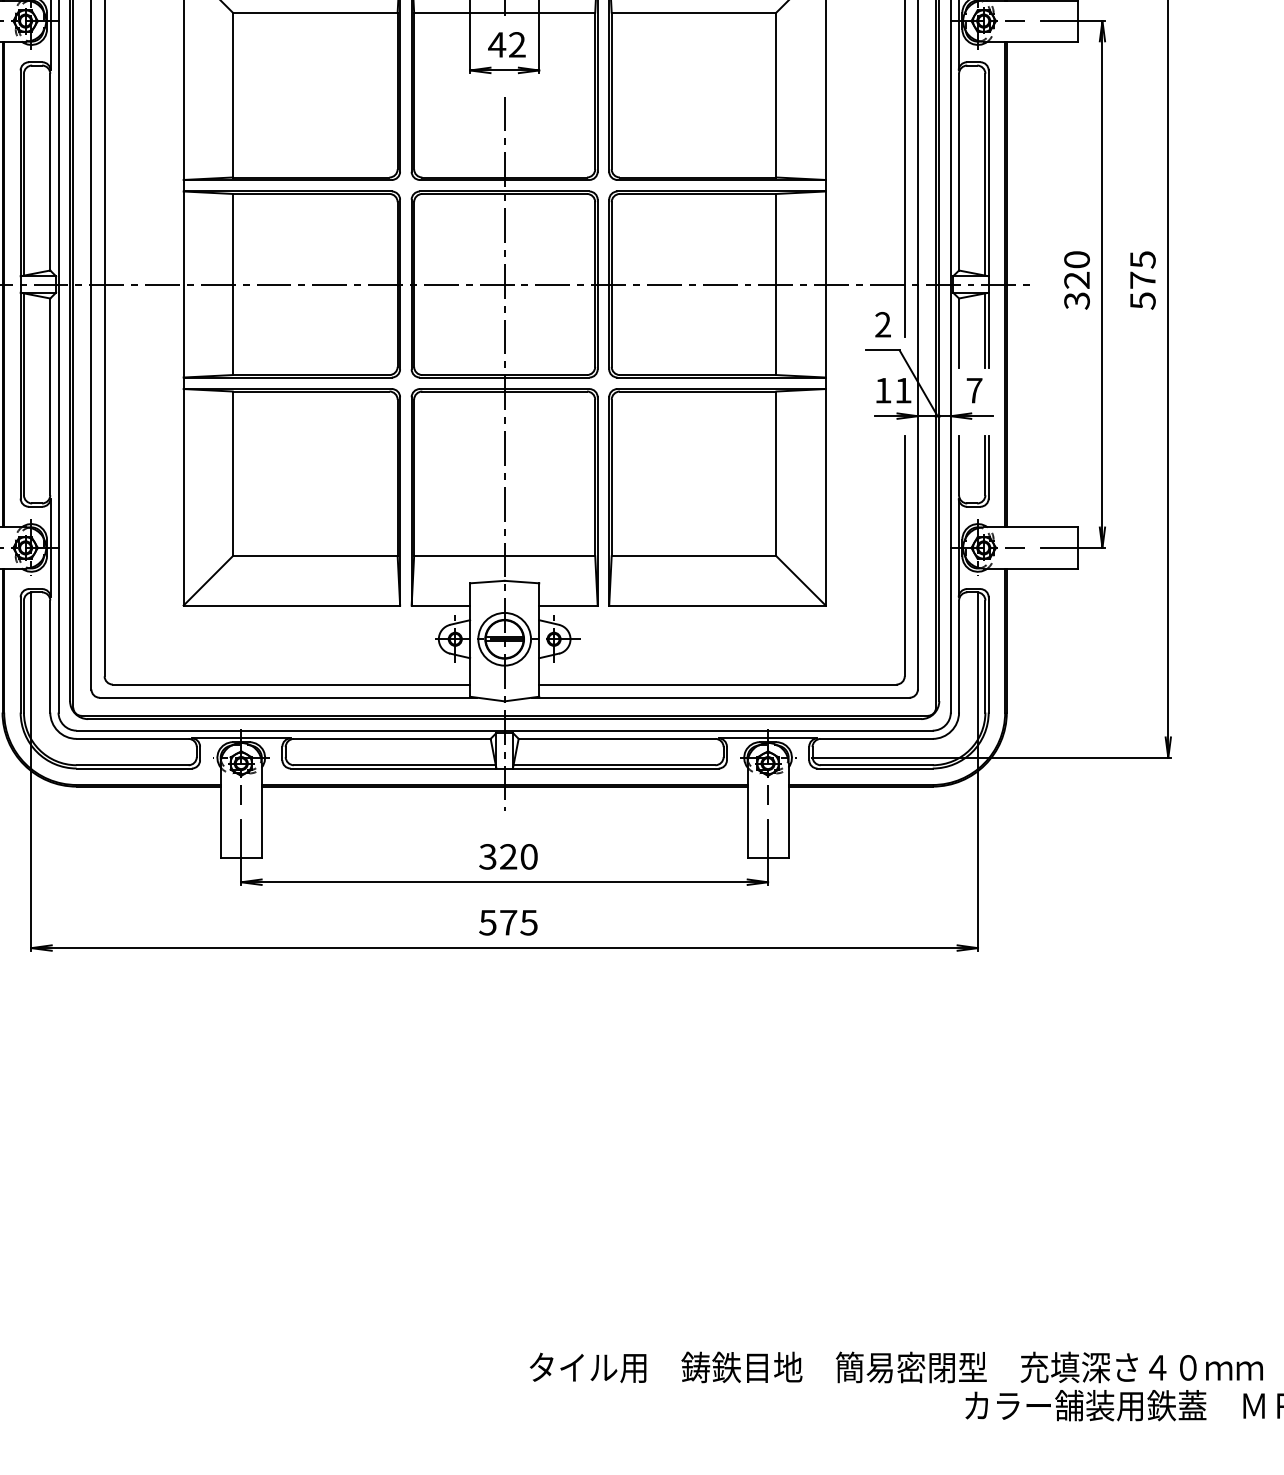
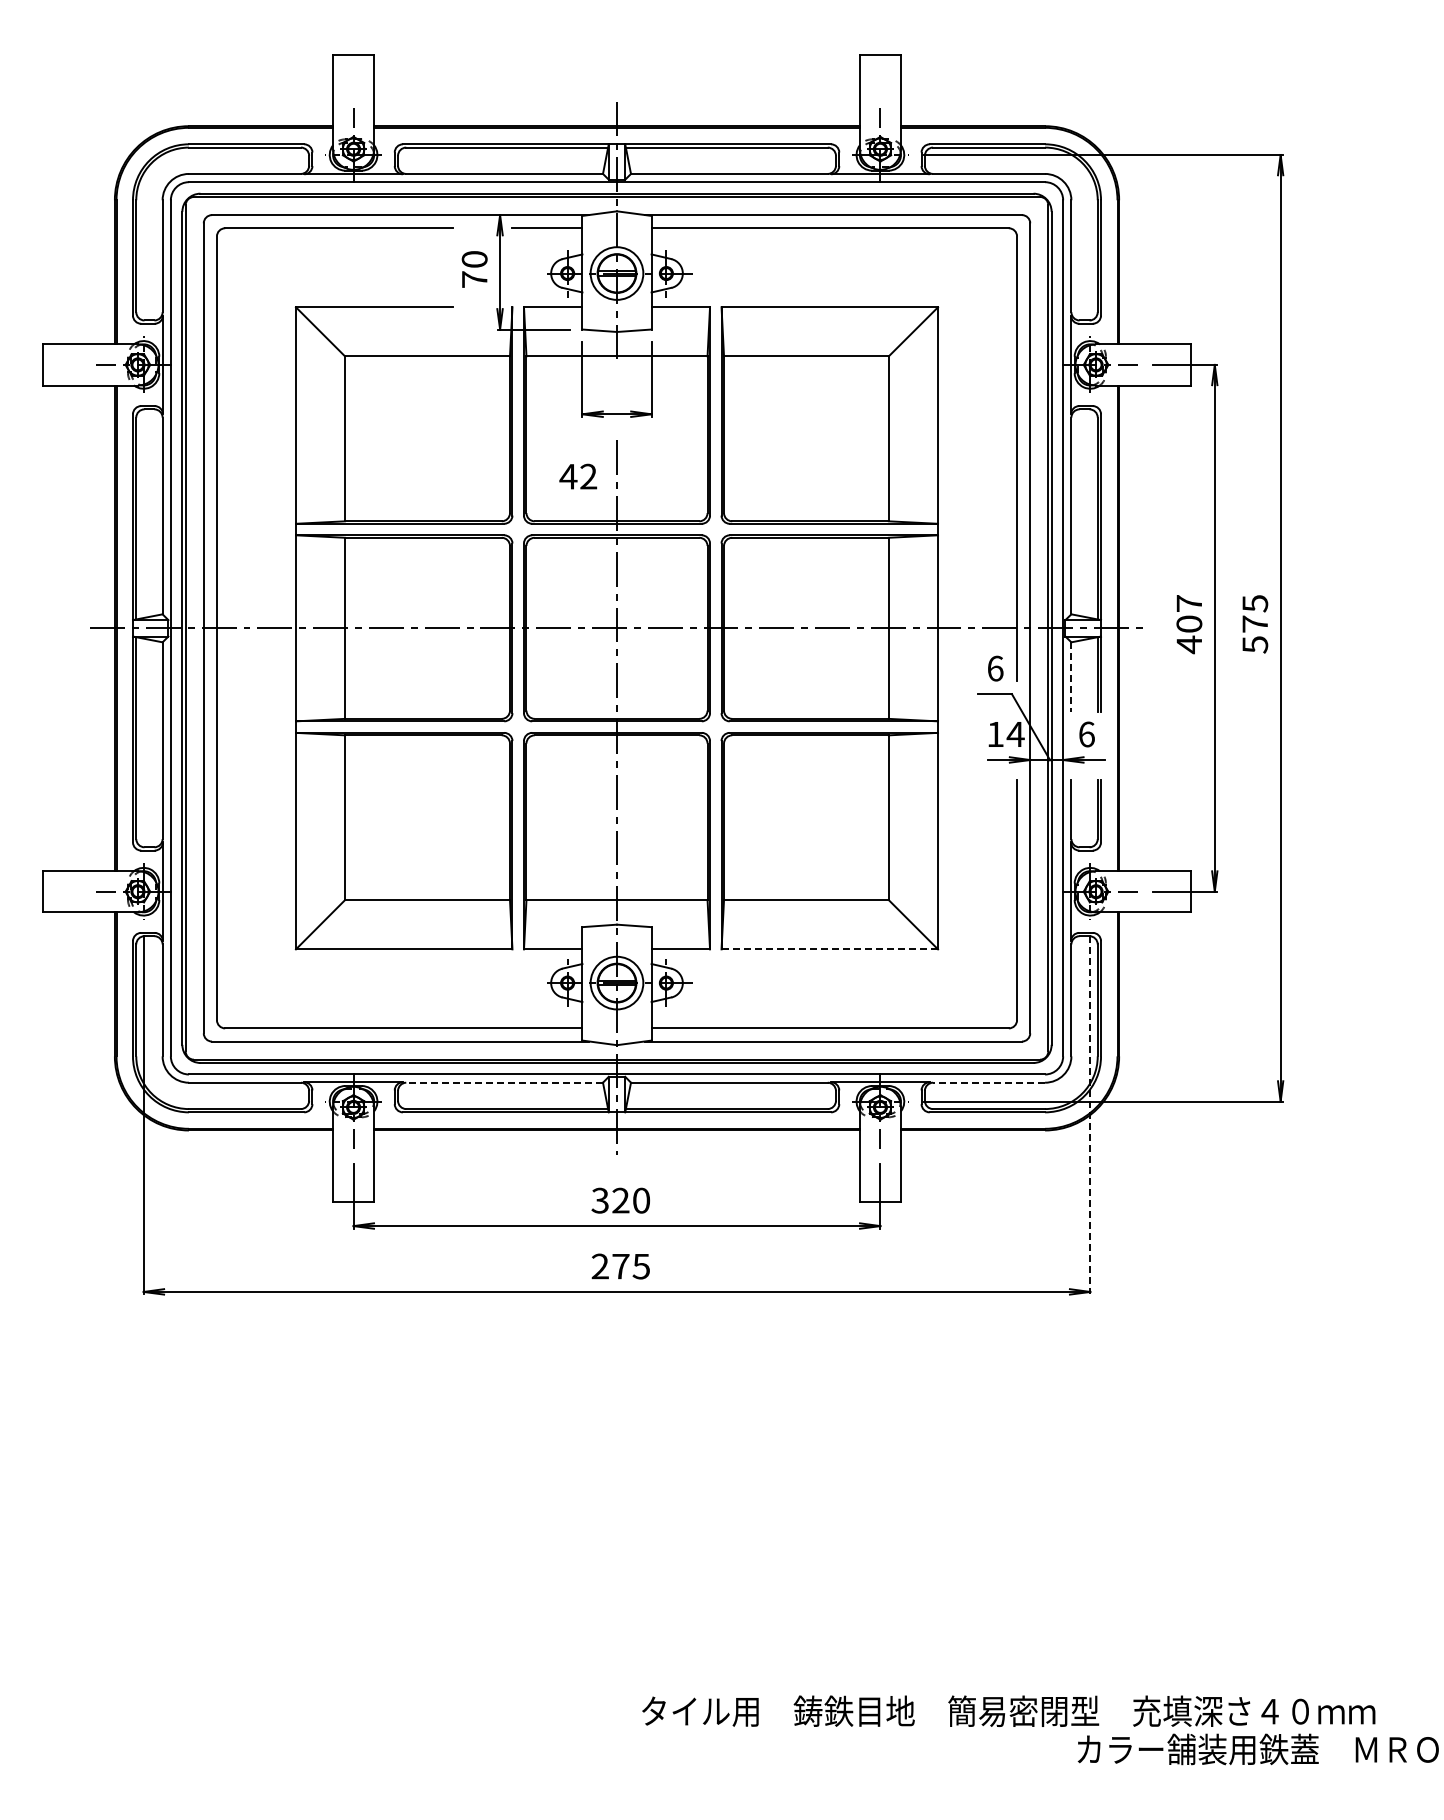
text: (507, 44) -> (578, 476), moved
text: (1077, 280) -> (1189, 624), 320 -> 407
text: (883, 324) -> (995, 668), 2 -> 6
line: (959, 333) -> (1071, 677), solid -> dashed
text: (903, 390) -> (1015, 734), 11 -> 14
text: (974, 390) -> (1086, 734), 7 -> 6
line: (718, 605) -> (830, 949), solid -> dashed
line: (392, 738) -> (504, 1082), solid -> dashed
line: (877, 738) -> (989, 1082), solid -> dashed
line: (978, 771) -> (1090, 1115), solid -> dashed
text: (487, 922) -> (599, 1266), 575 -> 275

